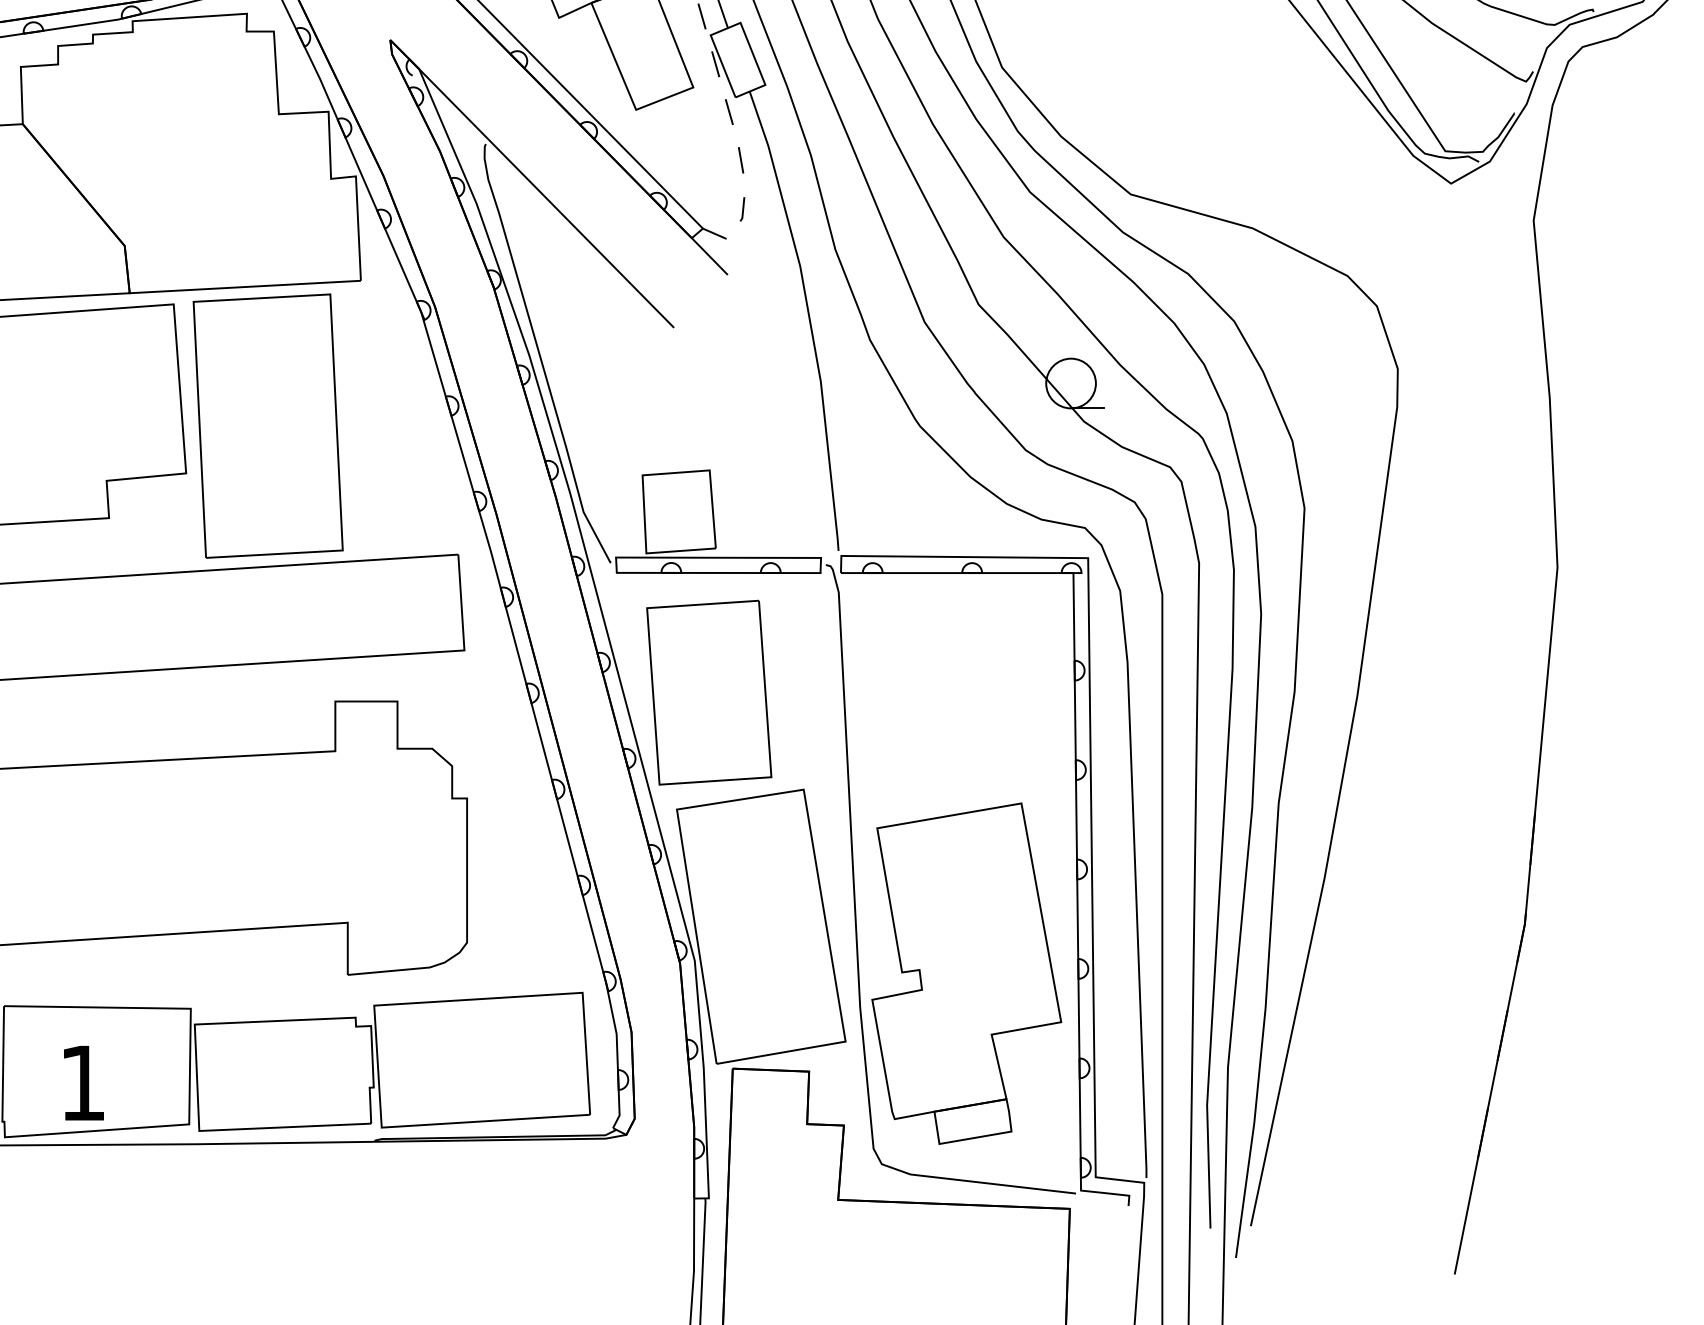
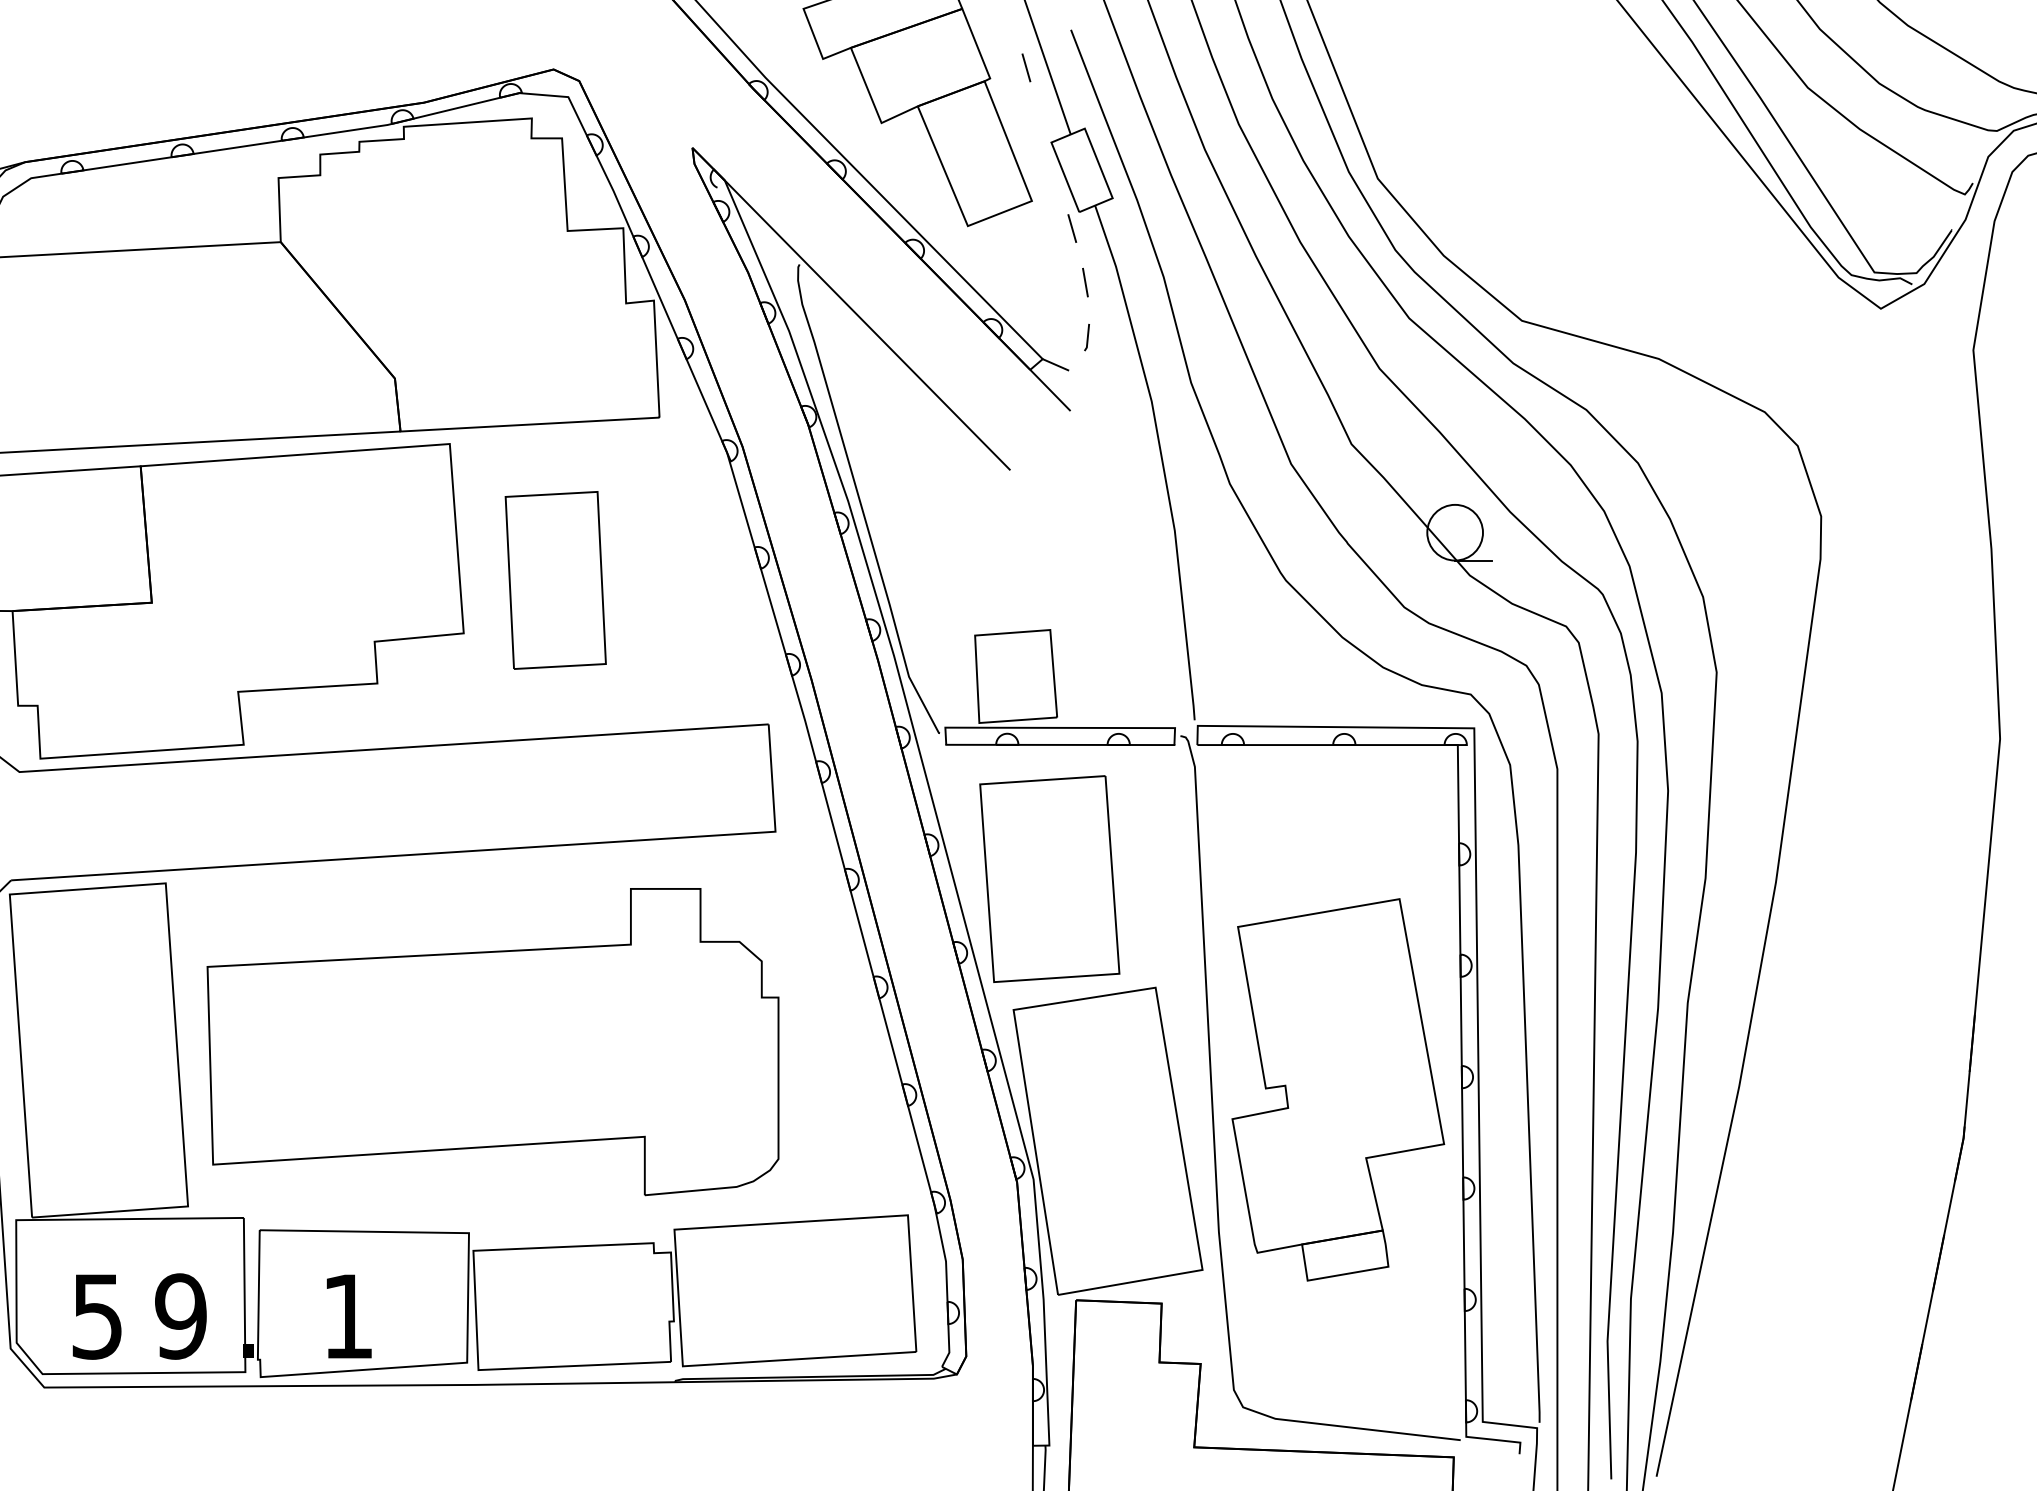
line: (701, 16) -> (1041, 121), removed
line: (715, 63) -> (1056, 174), removed
part: (268, 426) -> (555, 580), size x0.6
part: (966, 973) -> (1338, 1089), moved

